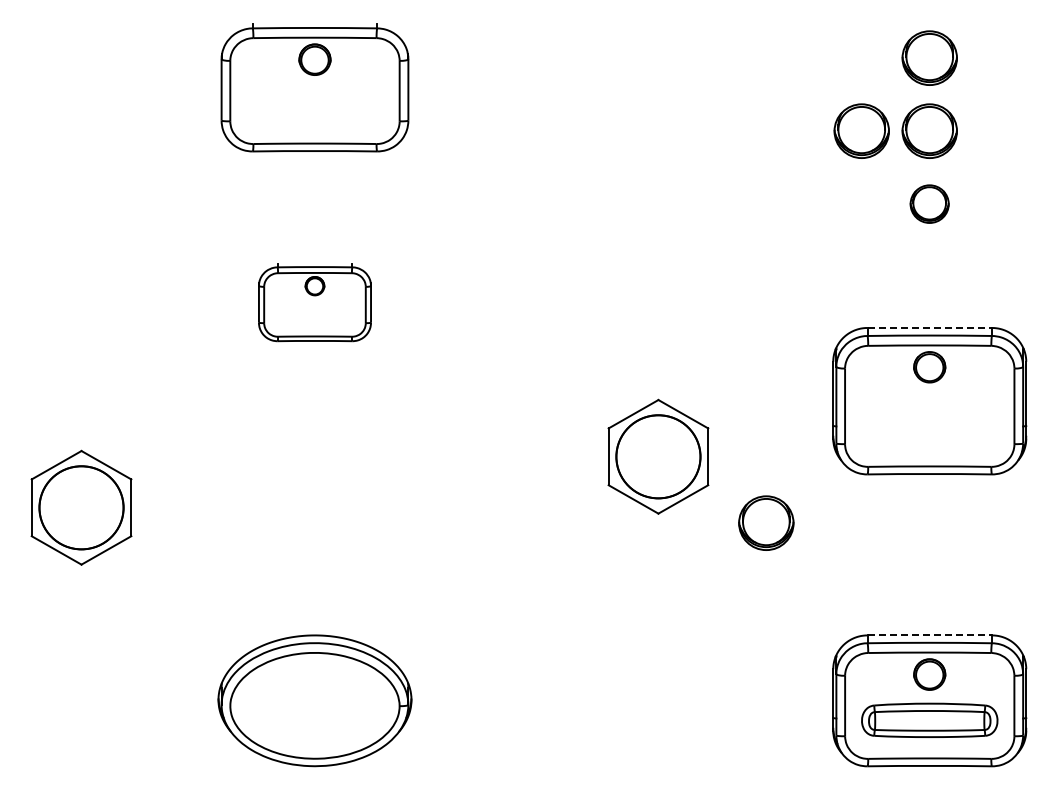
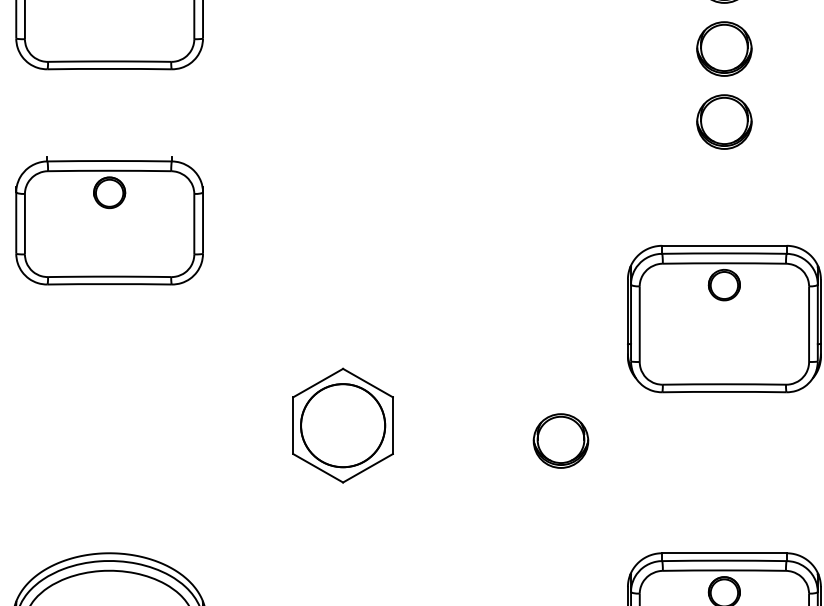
part: (861, 130) -> (656, 48), removed
part: (929, 203) -> (724, 121), size x1.43
part: (314, 302) -> (109, 220), size x1.67
line: (930, 327) -> (725, 245), dashed -> solid
part: (658, 456) -> (343, 425), moved
line: (930, 635) -> (725, 553), dashed -> solid

